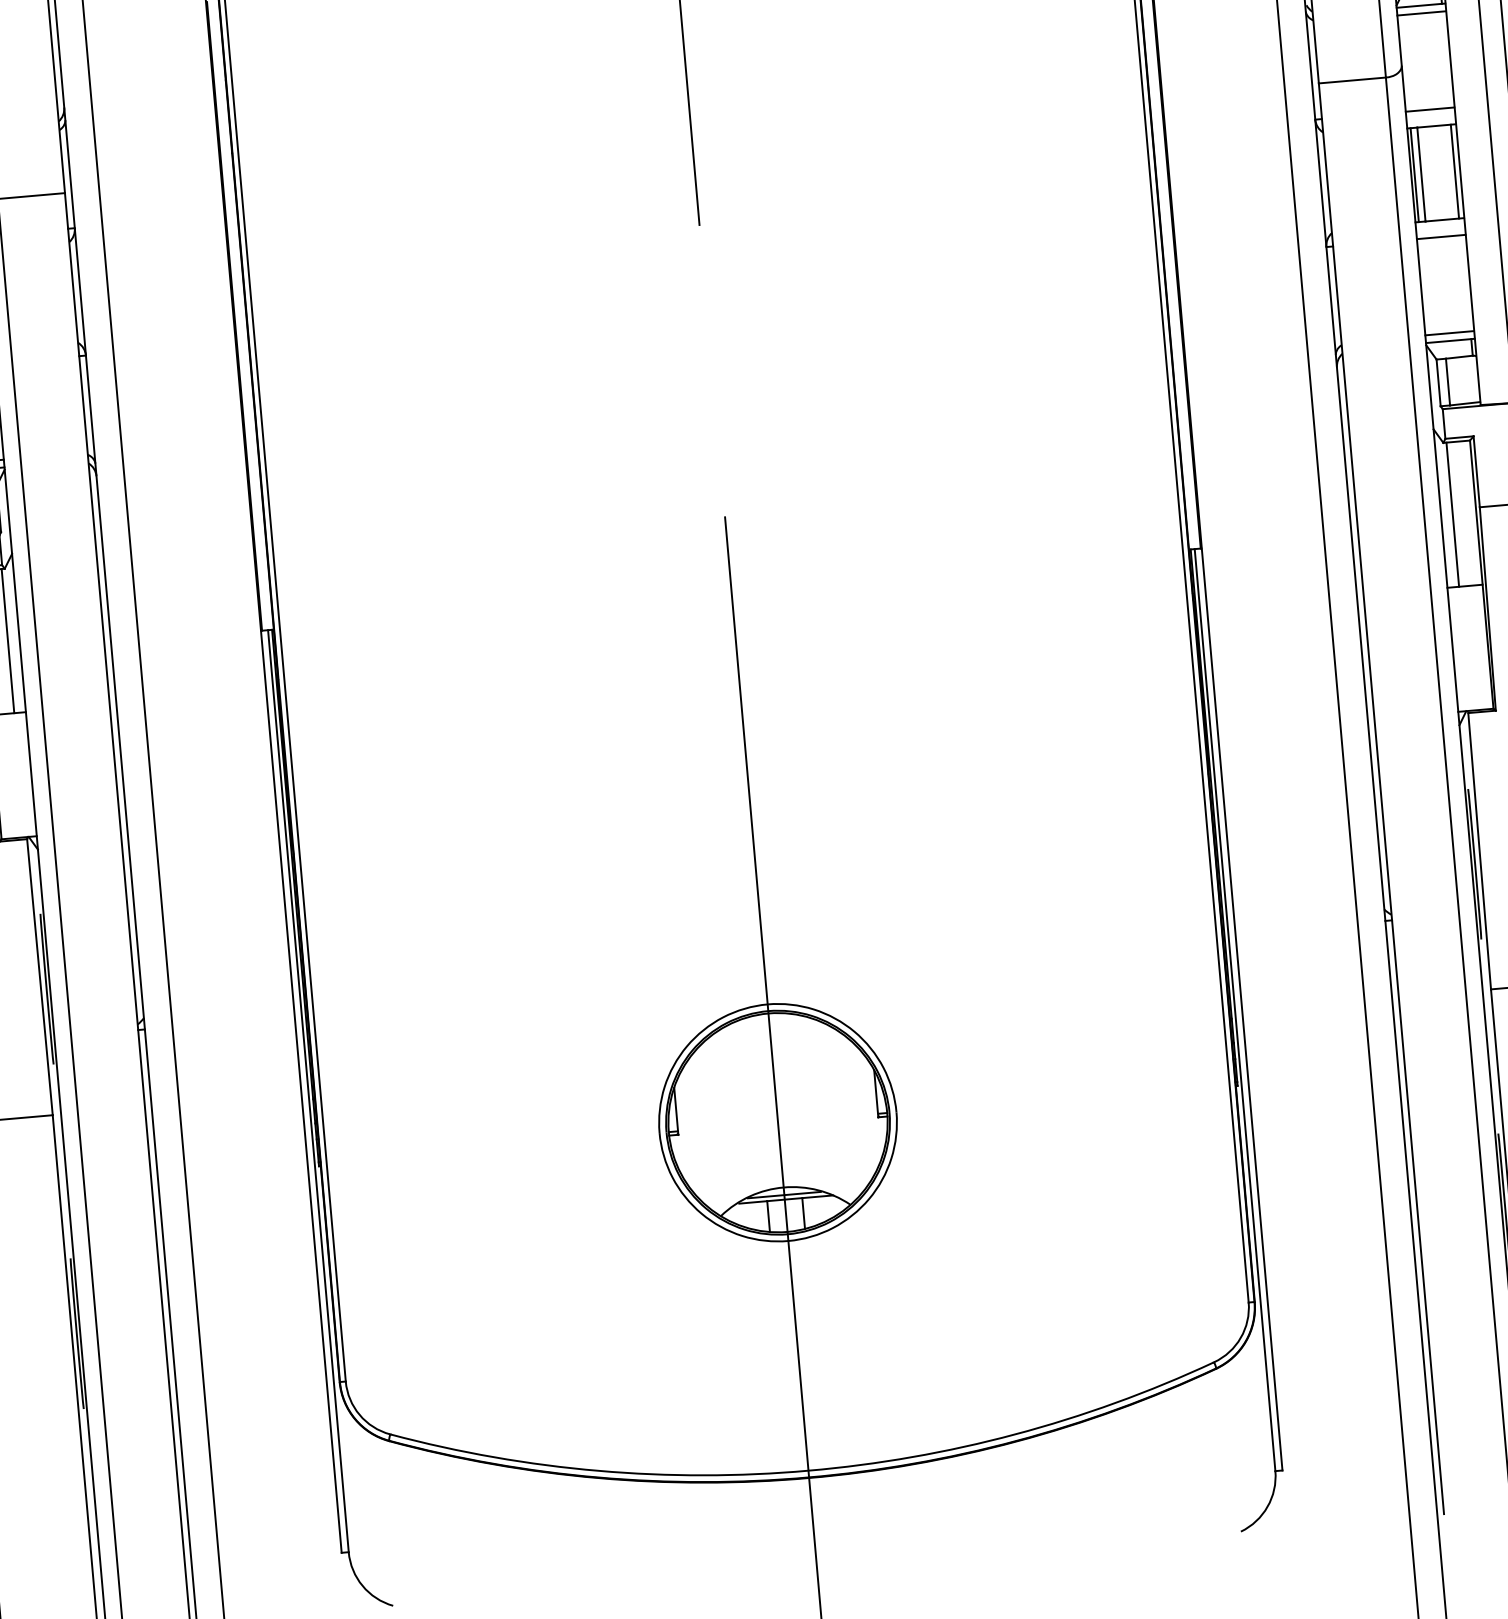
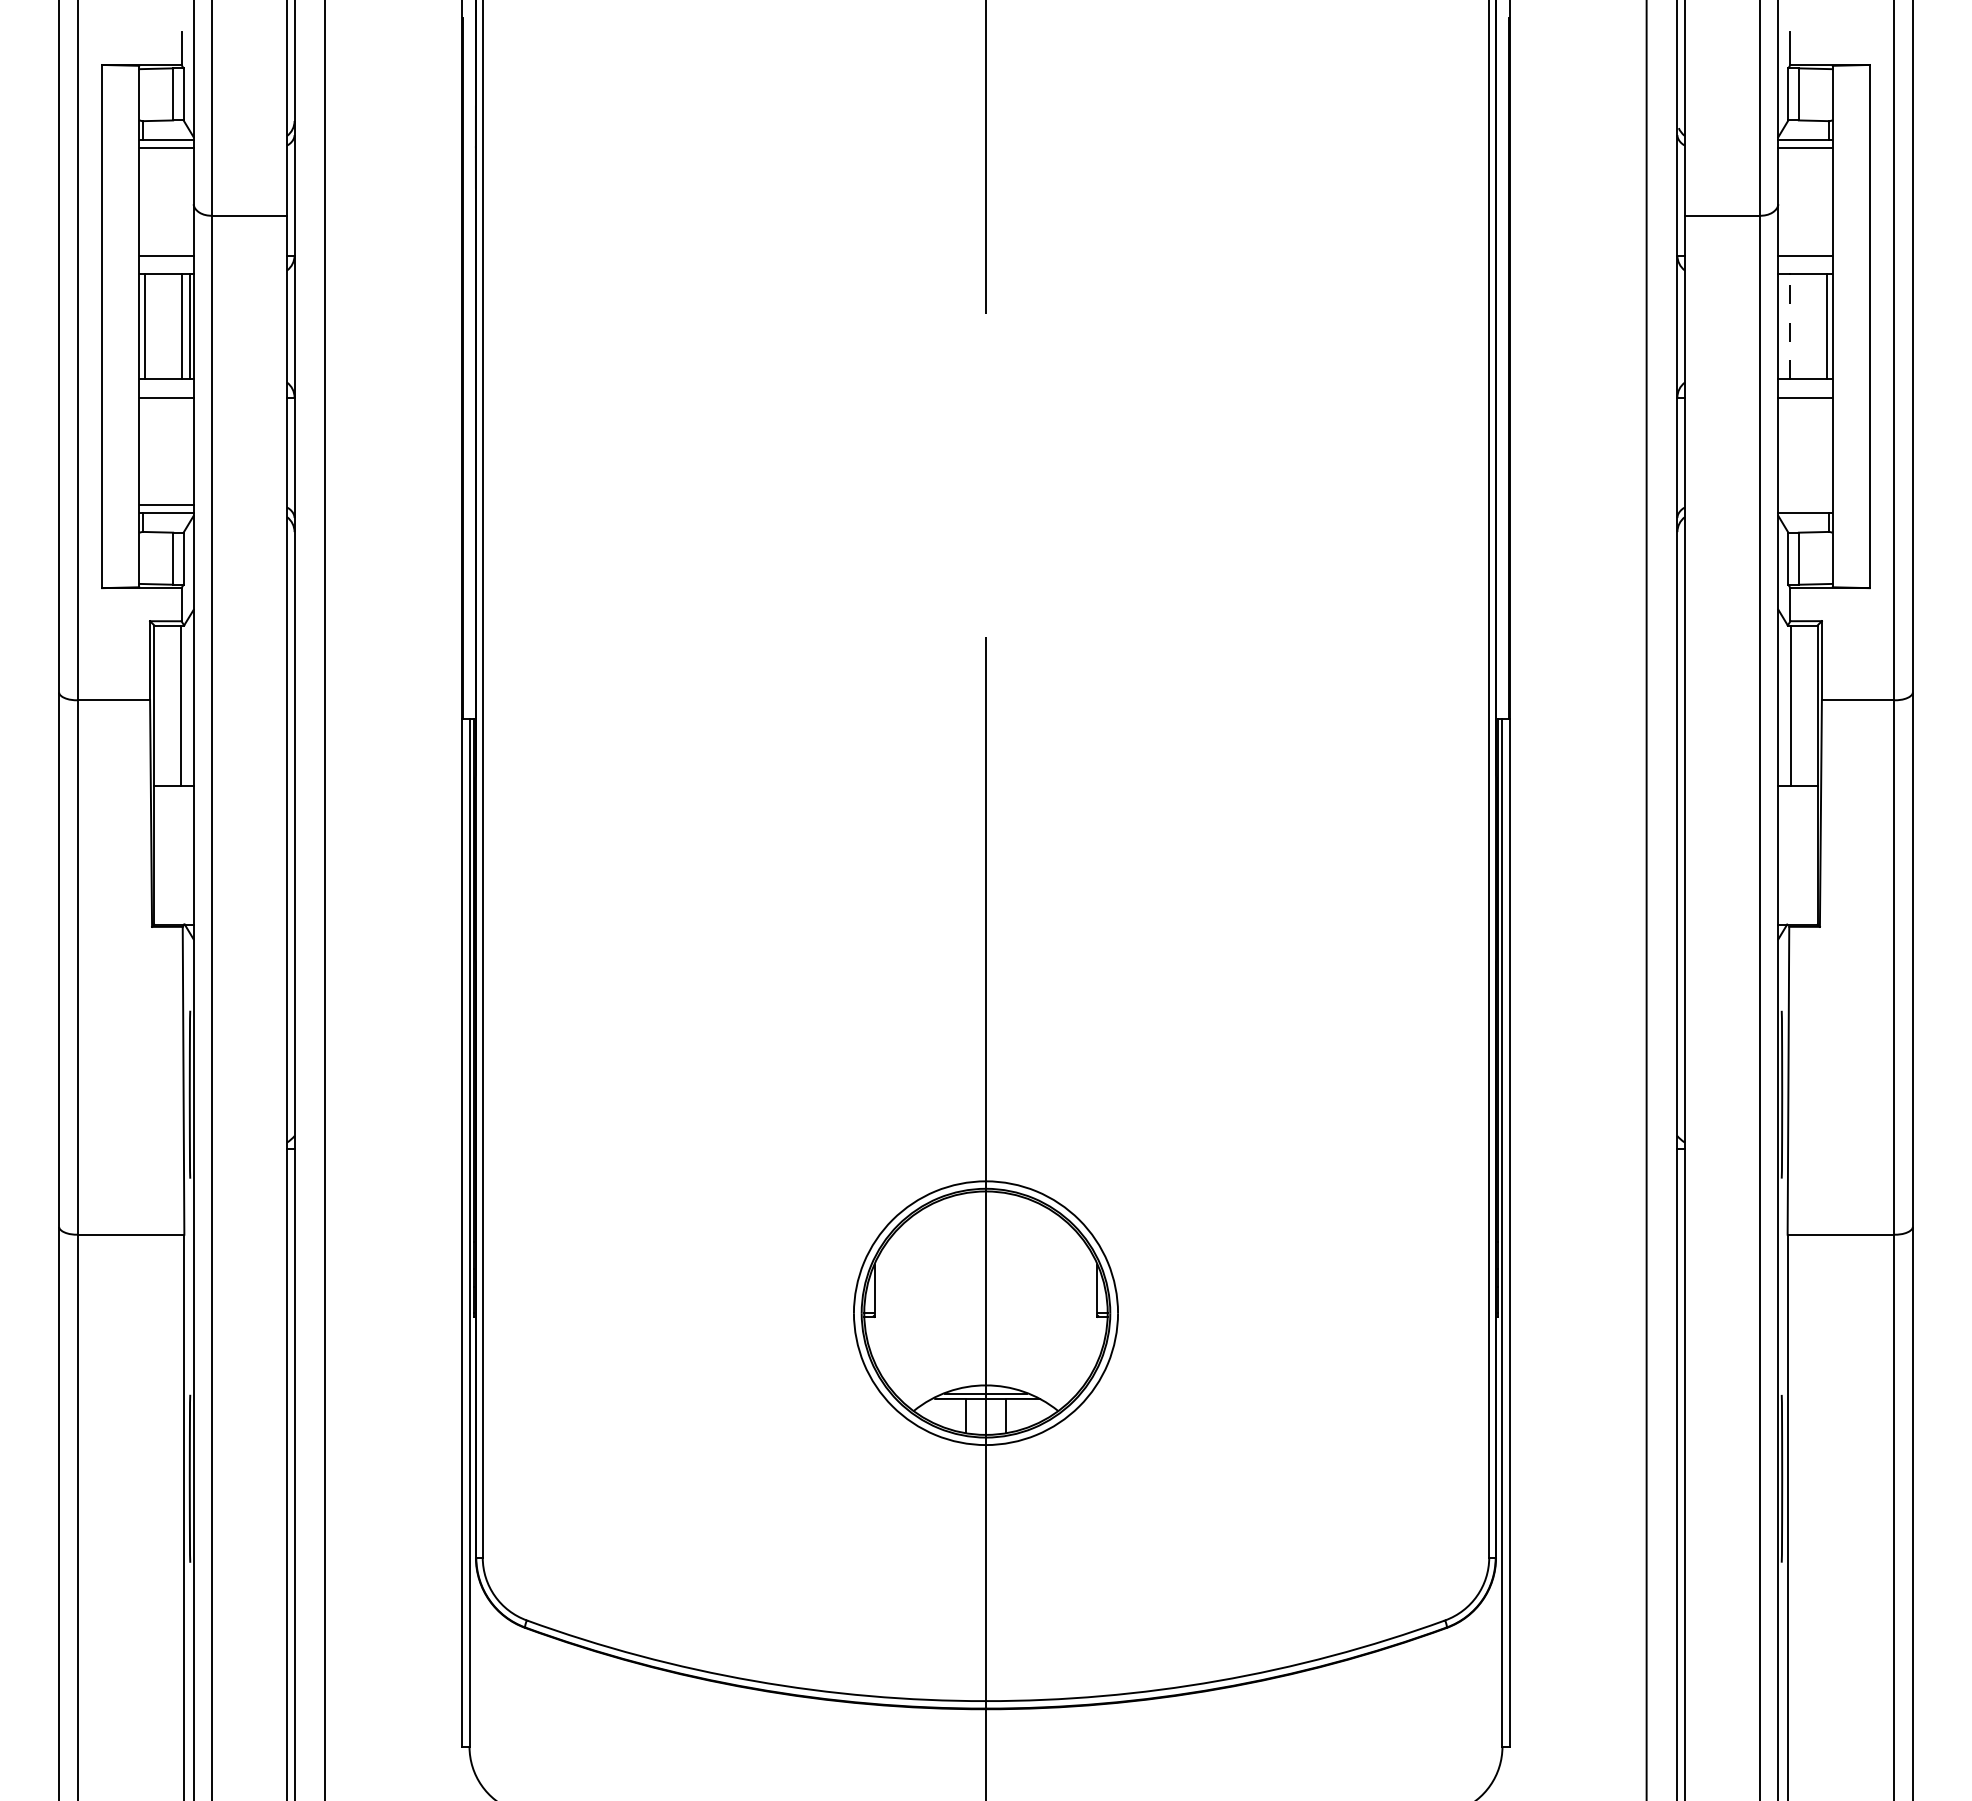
line: (1421, 174) -> (1789, 326), solid -> dashed
line: (1415, 175) -> (1782, 326), removed
line: (1449, 332) -> (1805, 504), removed

